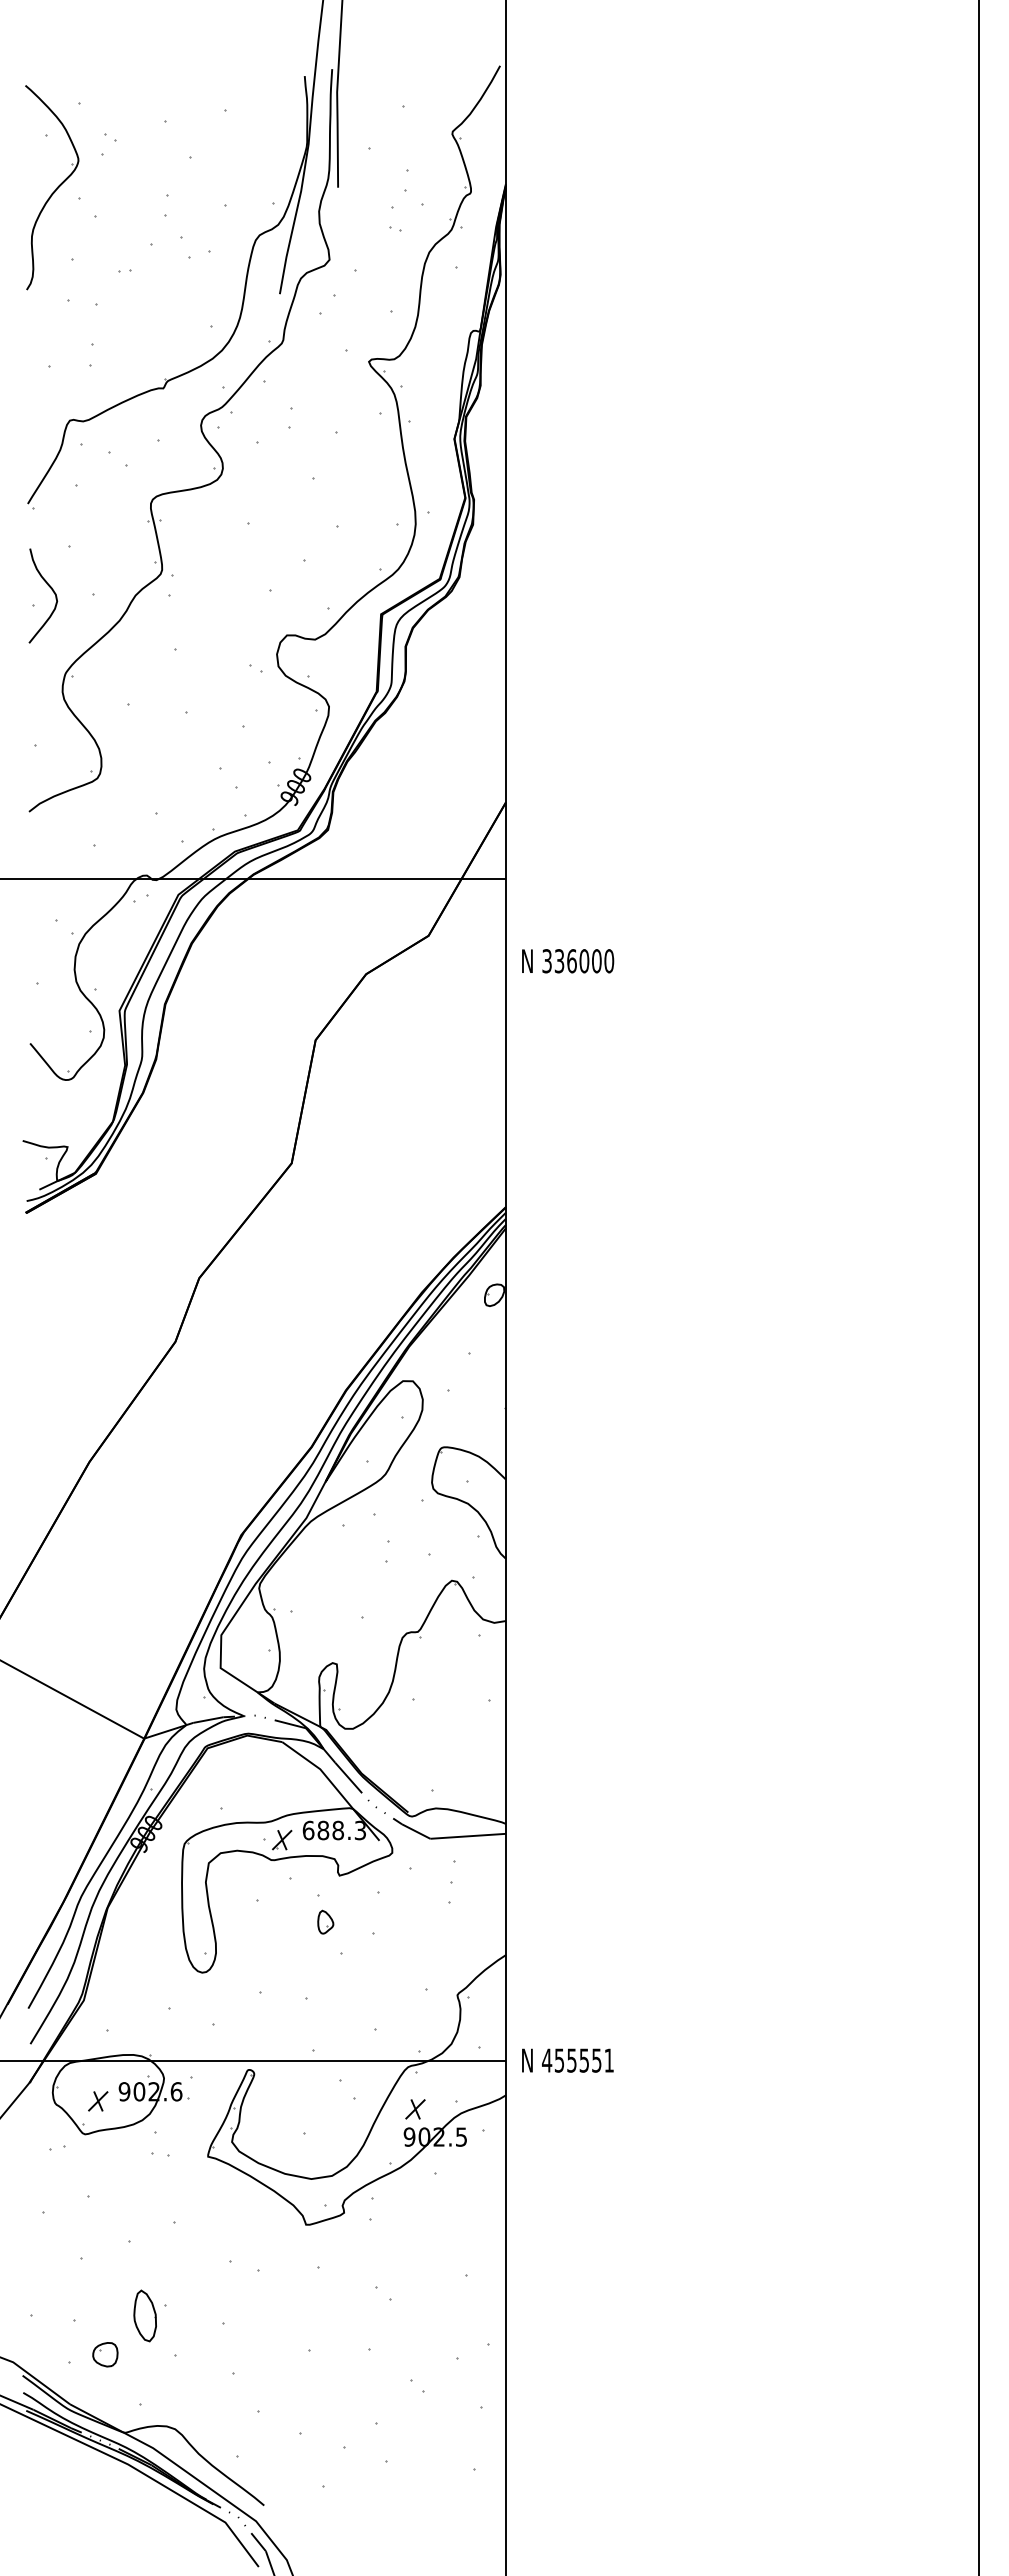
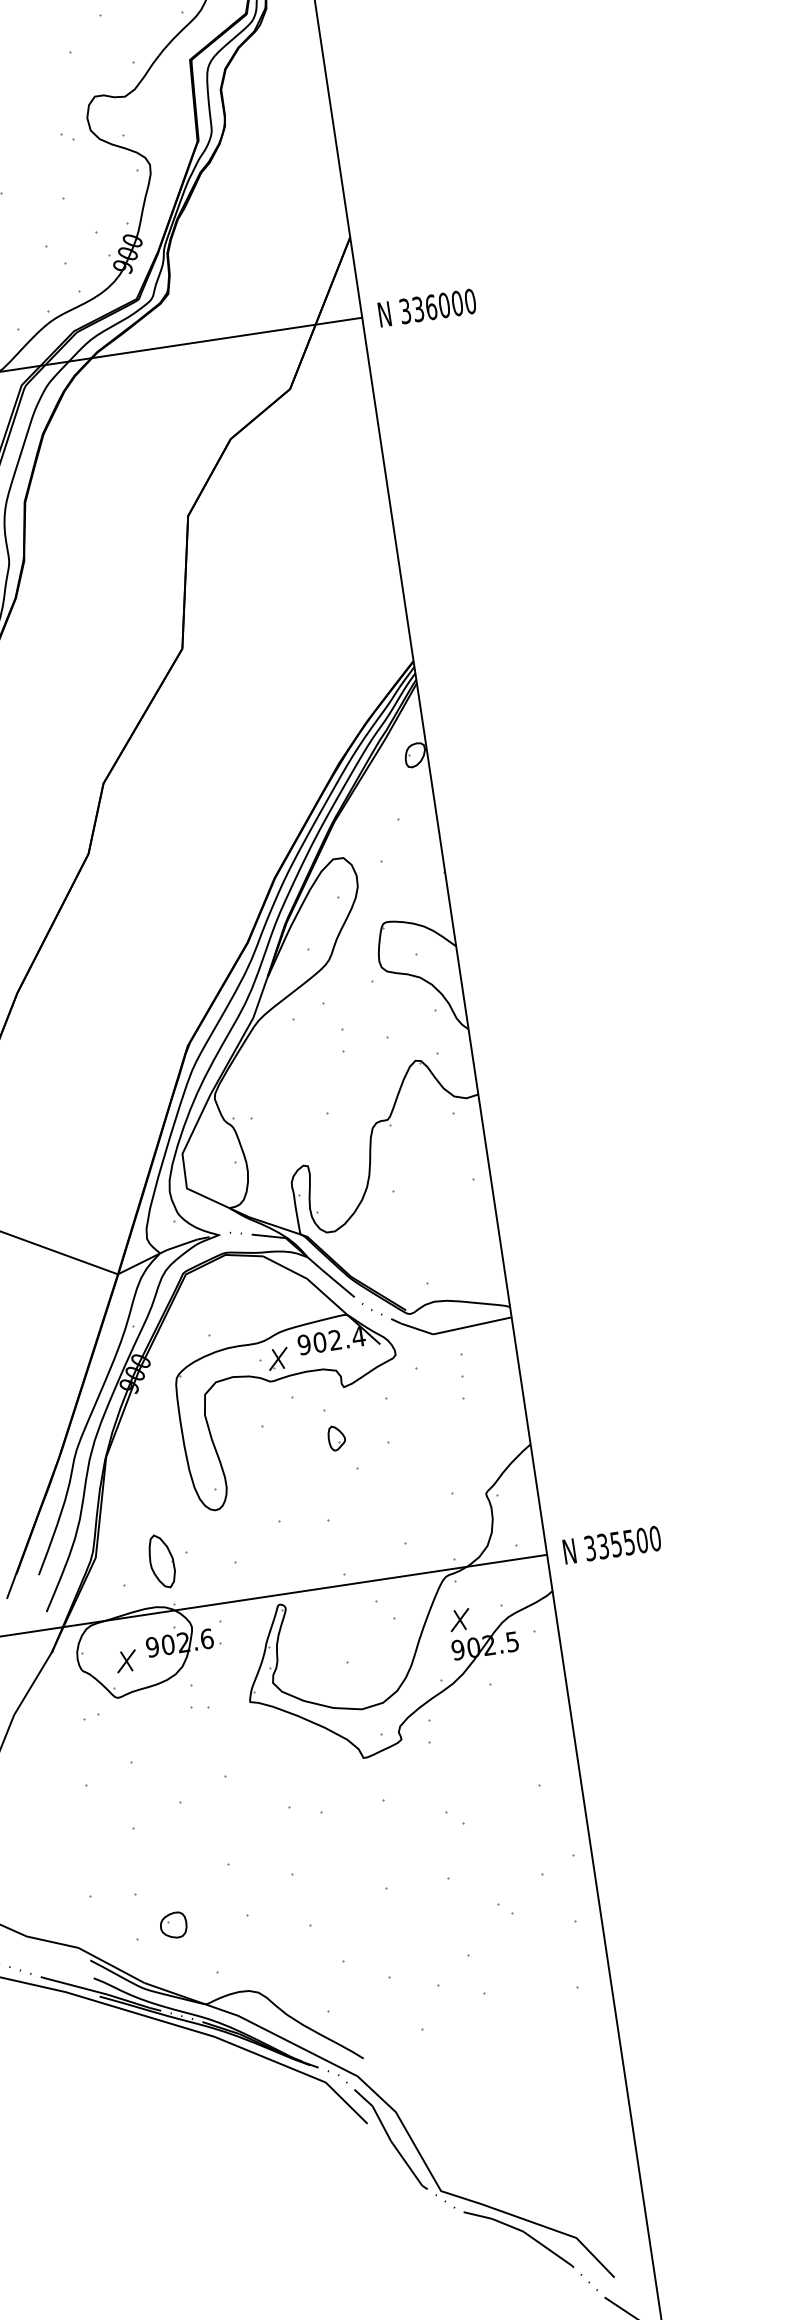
text: (568, 961) -> (427, 308), moved
text: (334, 1830) -> (331, 1340), 688.3 -> 902.4
text: (578, 2060) -> (623, 1543), 455551 -> 335500
part: (144, 2315) -> (161, 1561), moved

